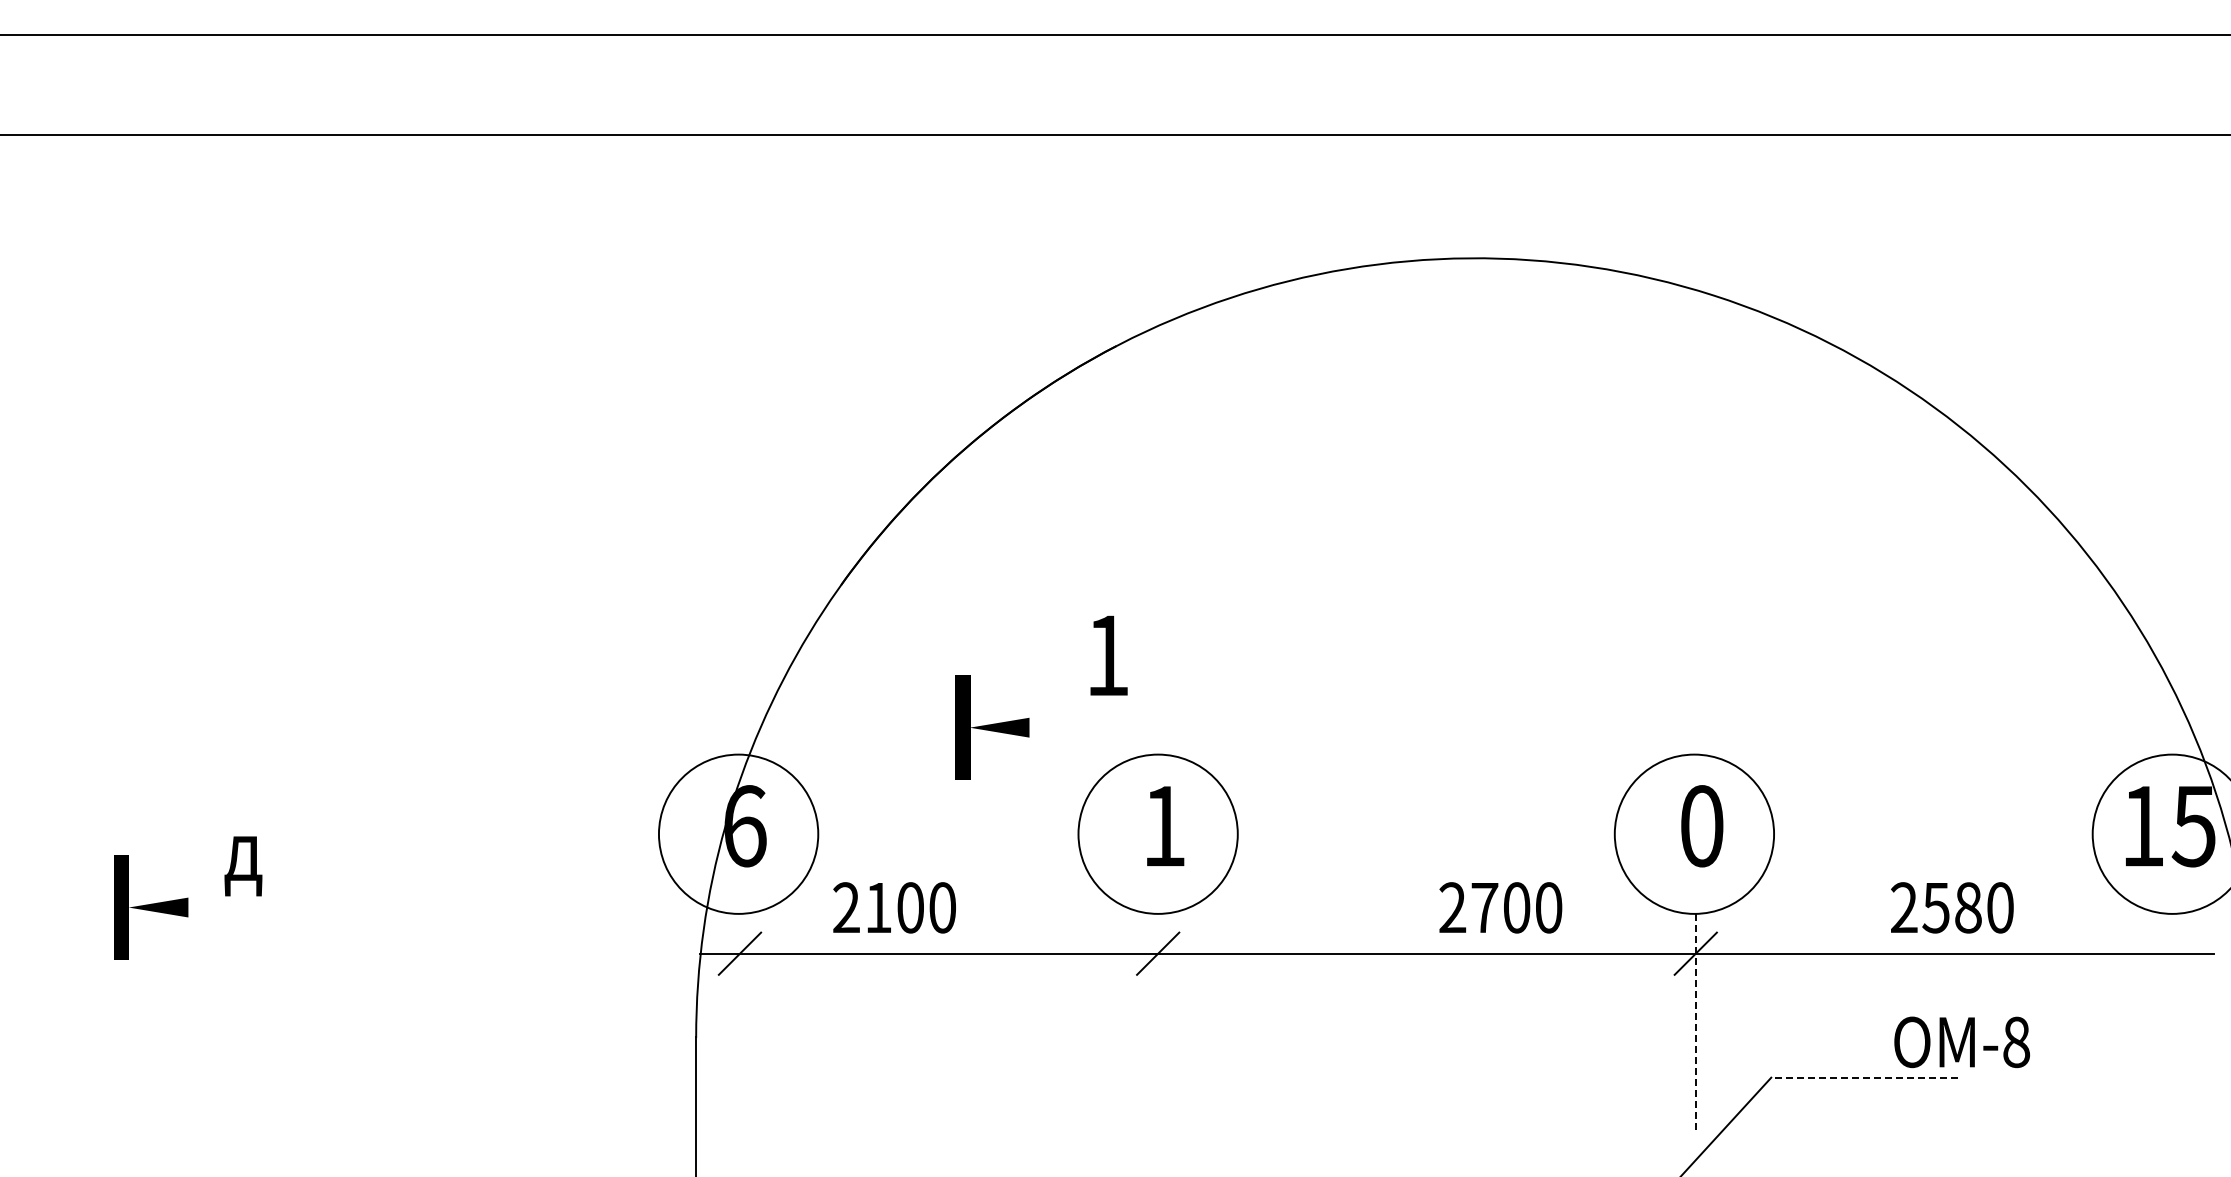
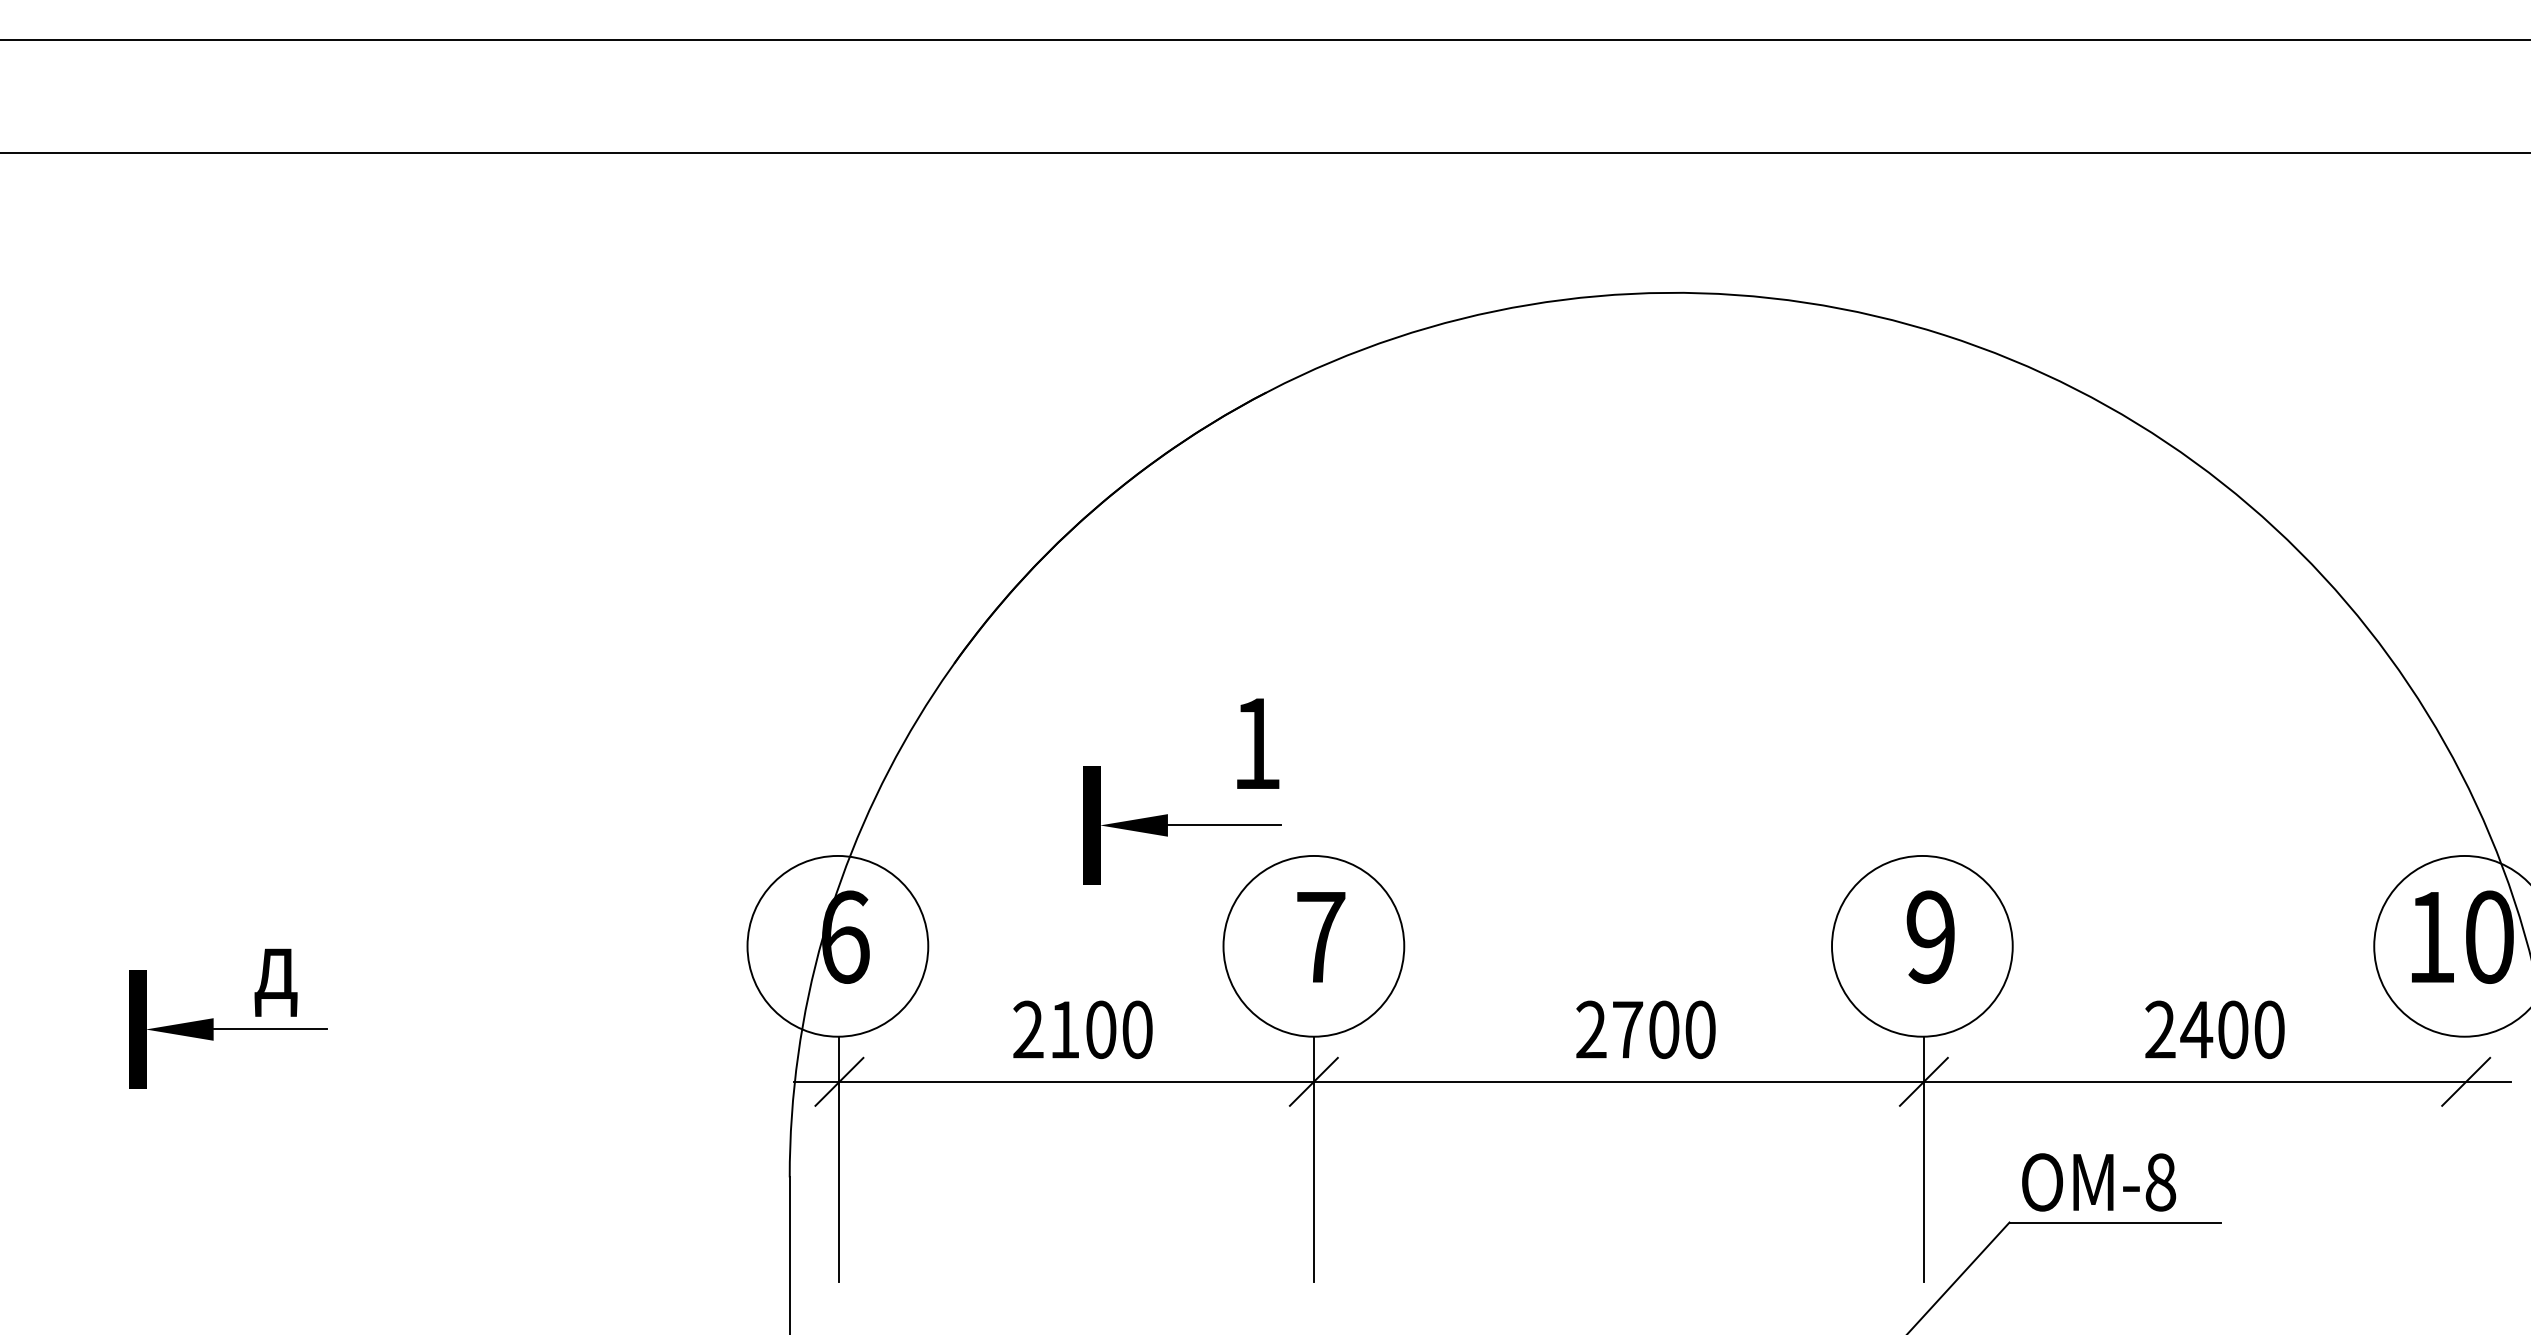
line: (1079, 727) -> (1224, 825), added
text: (1164, 826) -> (1321, 937), 1 -> 7
text: (1701, 826) -> (1930, 937), 0 -> 9
text: (2193, 826) -> (2488, 937), 15 -> 10
line: (237, 907) -> (269, 1029), added
text: (894, 907) -> (1082, 1029), moved
text: (1500, 907) -> (1645, 1029), moved
text: (1951, 907) -> (2214, 1029), 2580 -> 2400
line: (2173, 953) -> (2465, 1081), added
line: (739, 1021) -> (838, 1158), added
line: (1158, 1021) -> (1314, 1158), added
line: (1695, 1022) -> (1923, 1159), dashed -> solid
text: (1961, 1042) -> (2098, 1182), moved
line: (1864, 1077) -> (2115, 1222), dashed -> solid

